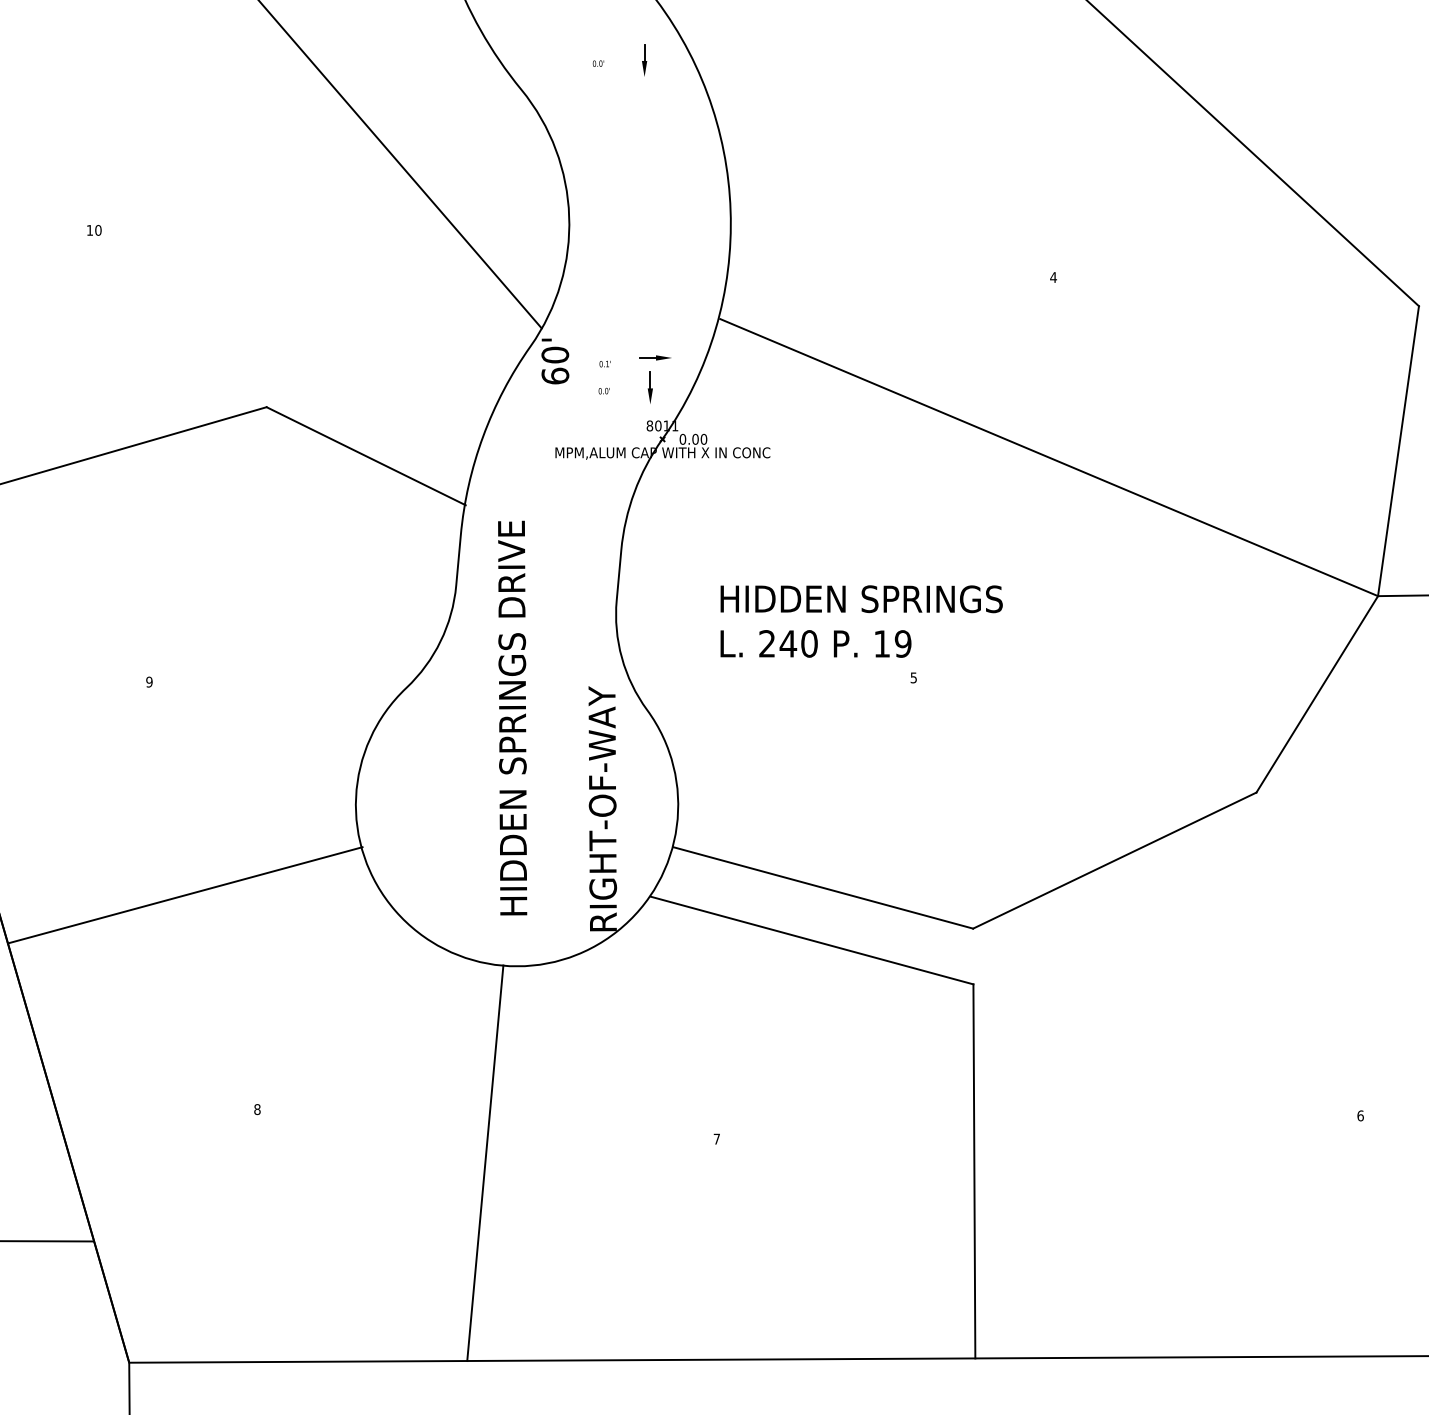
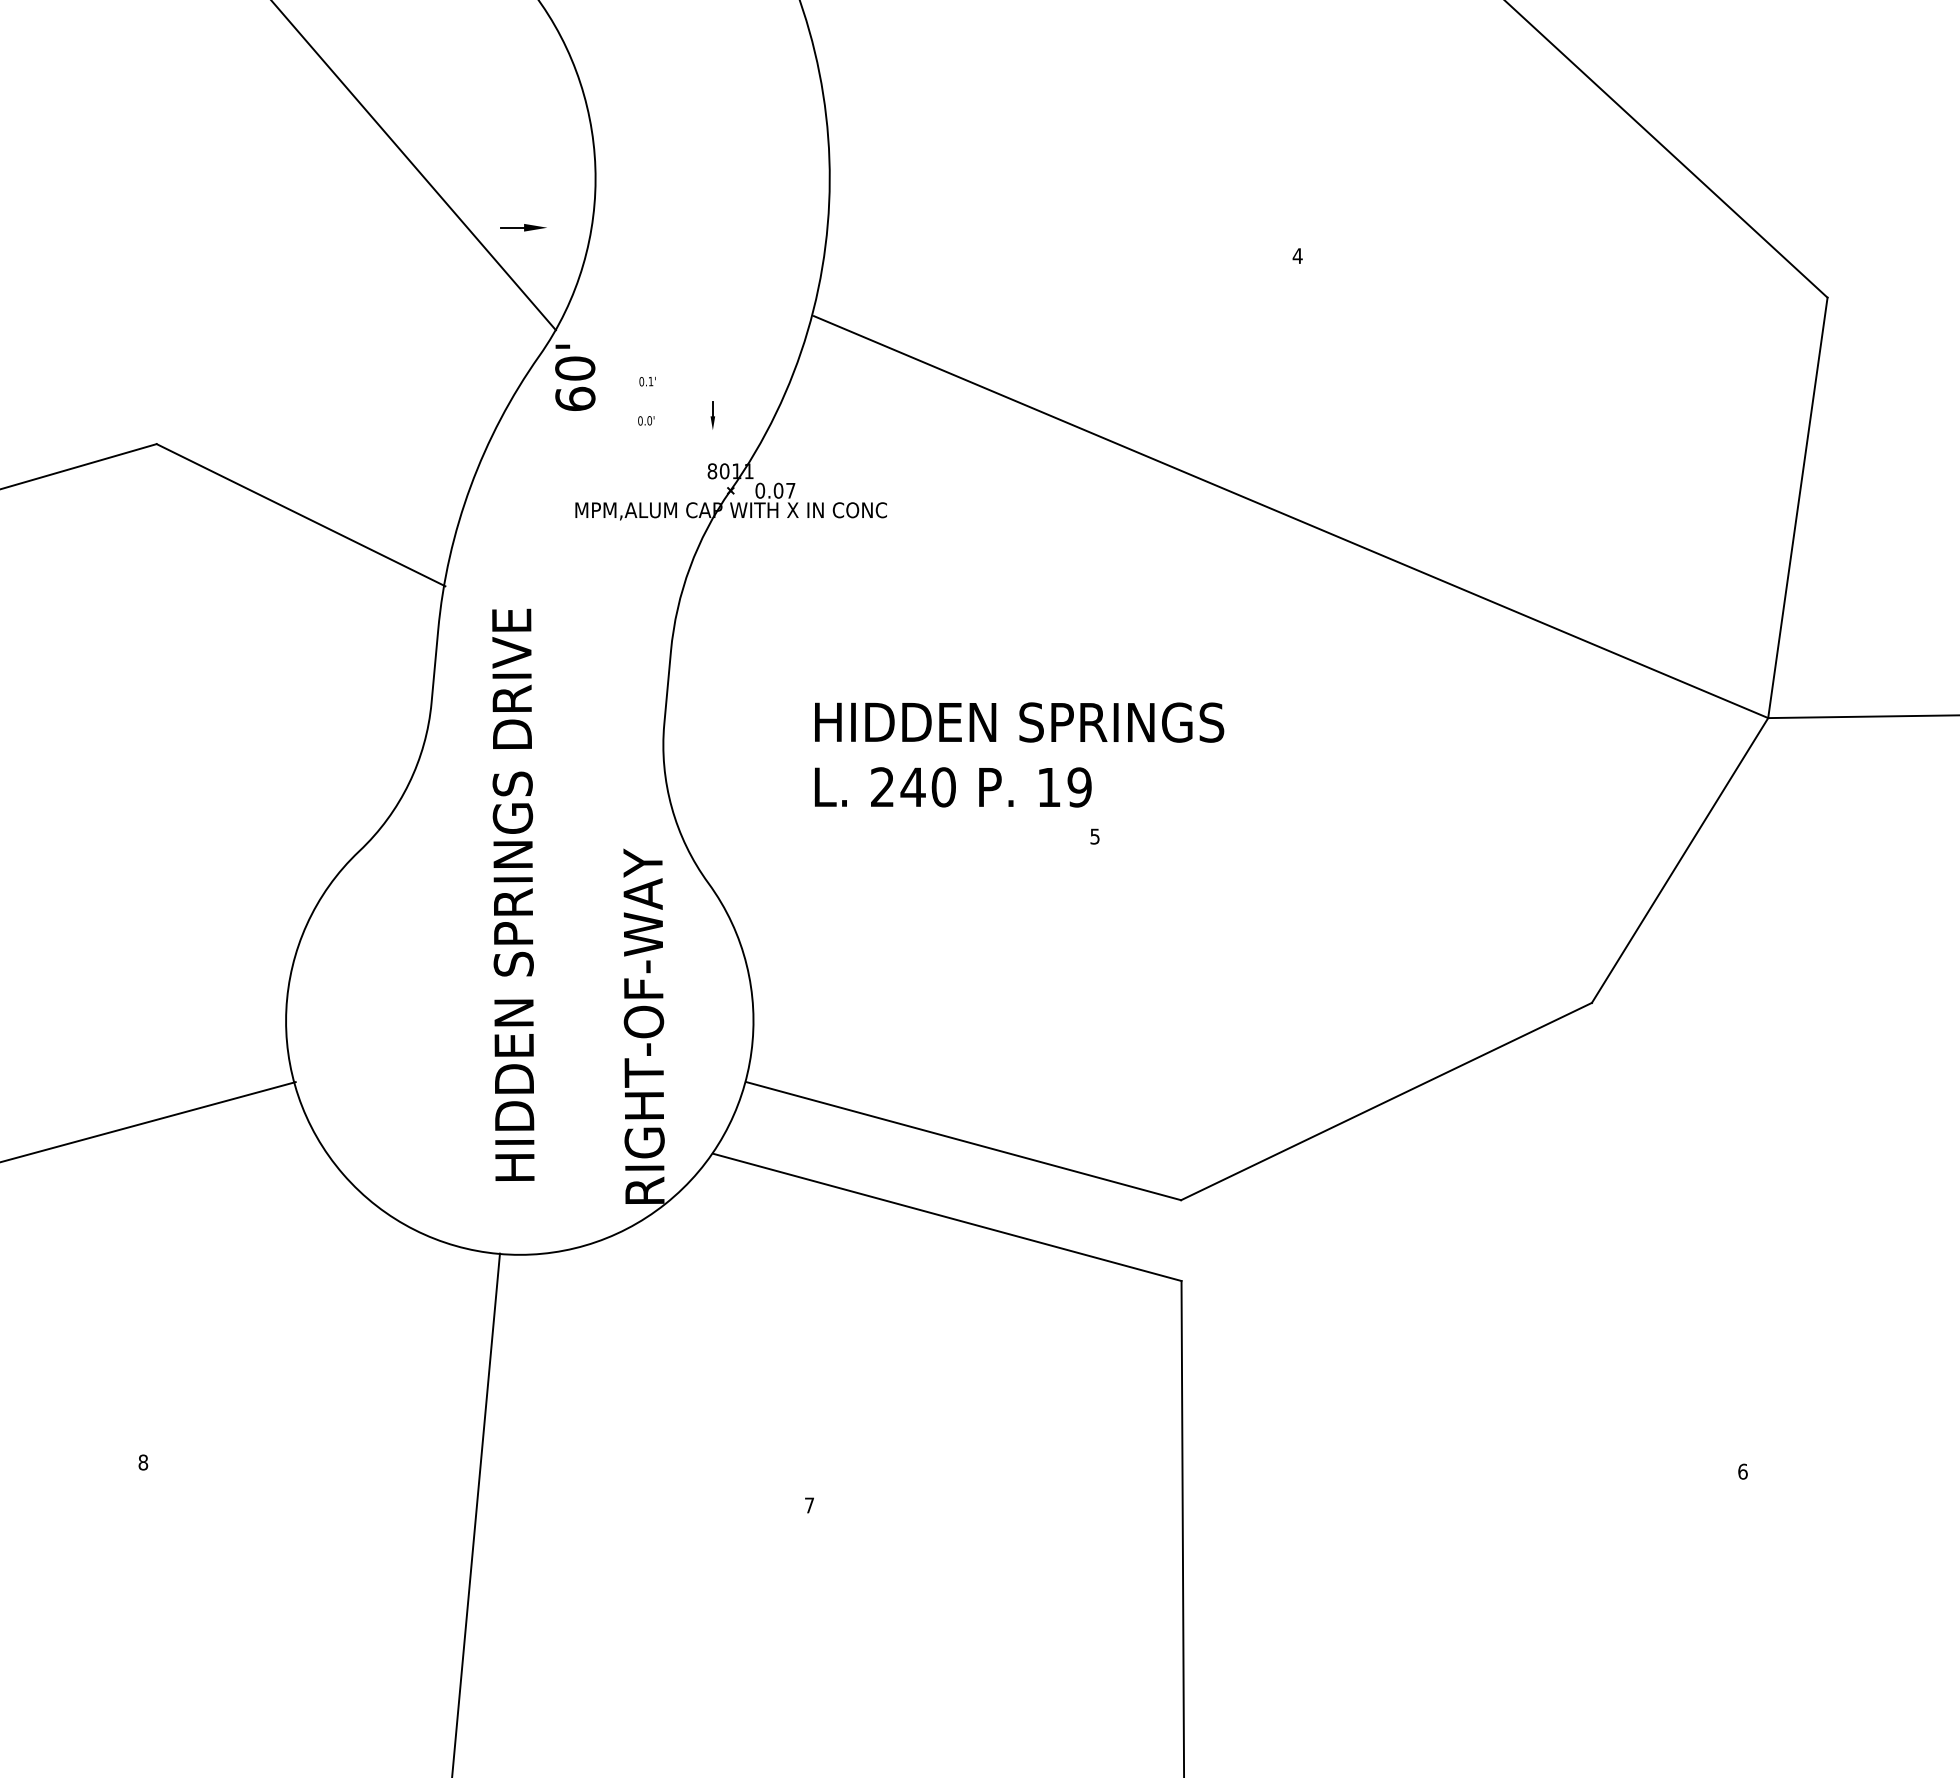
part: (655, 357) -> (523, 227), moved
part: (649, 387) -> (711, 415), size x0.6
text: (703, 438) -> (790, 489), 0.00 -> 0.07

